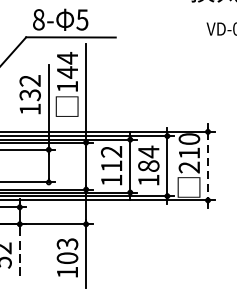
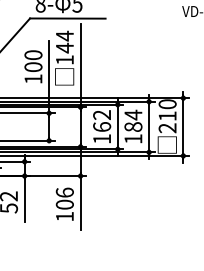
text: (30, 88) -> (33, 61), 132 -> 100
text: (112, 165) -> (102, 126), 112 -> 162
line: (208, 166) -> (183, 127), dashed -> solid
text: (67, 243) -> (64, 192), 103 -> 106
line: (19, 254) -> (24, 201), dashed -> solid

